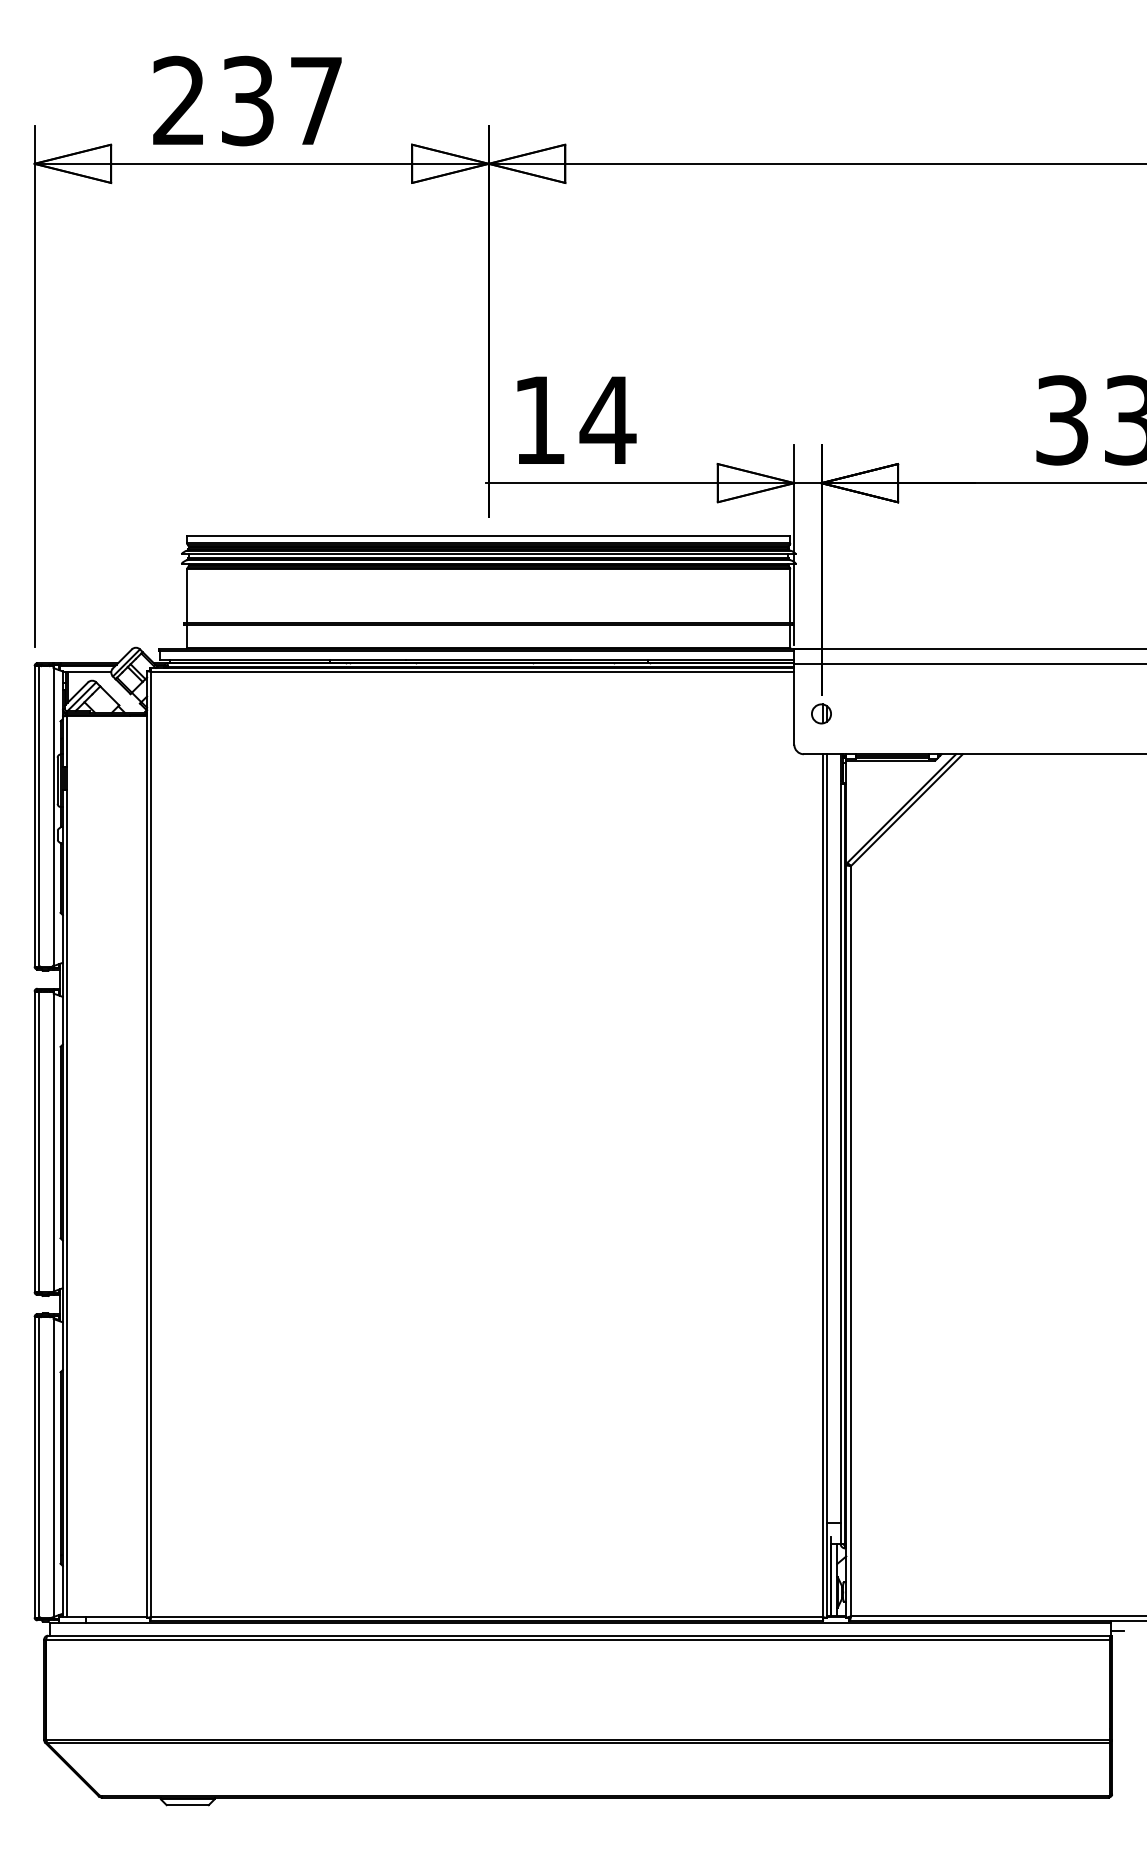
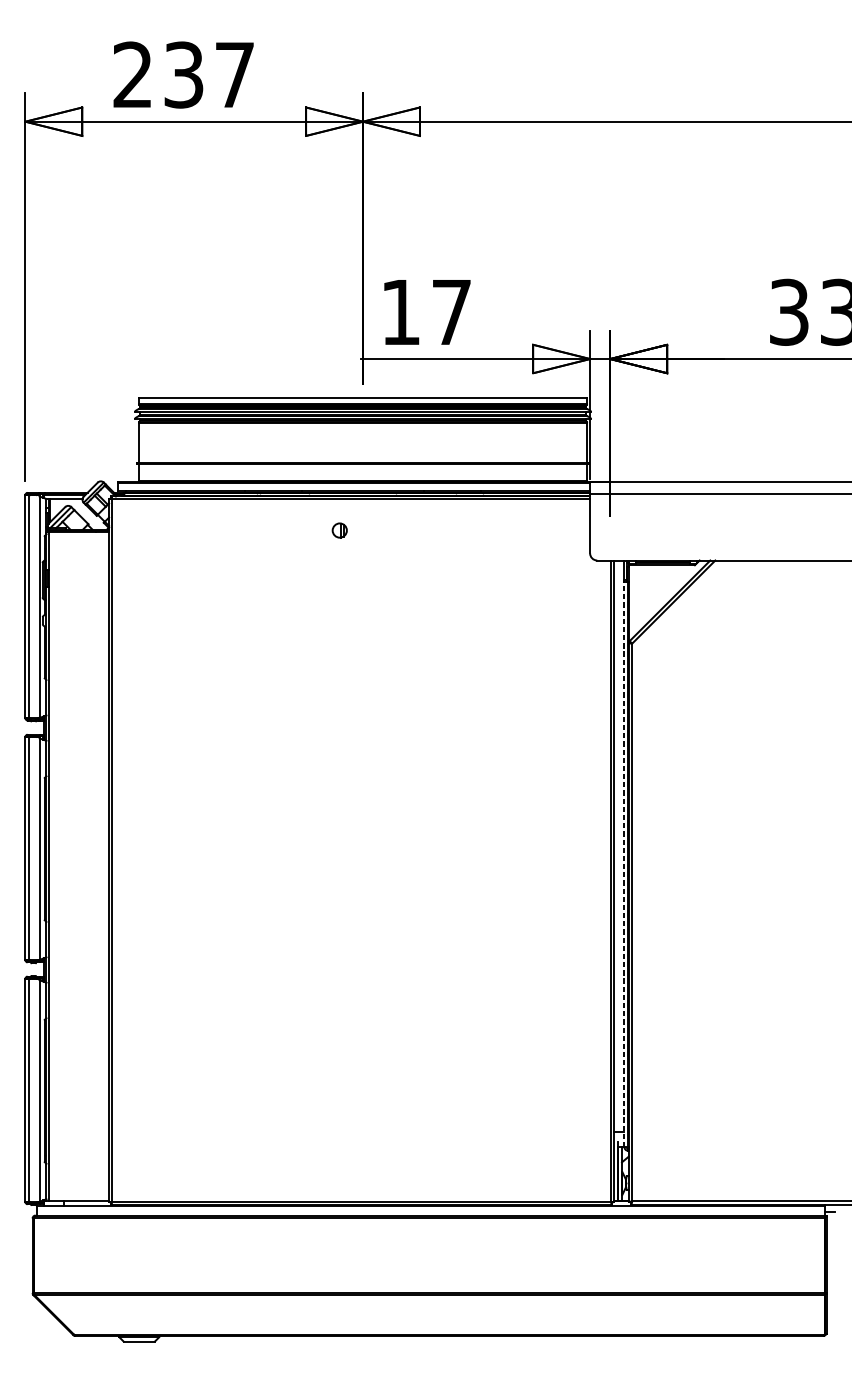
text: (607, 419) -> (451, 311), 14 -> 17
part: (821, 713) -> (339, 530), moved
line: (840, 1163) -> (624, 864), solid -> dashed

